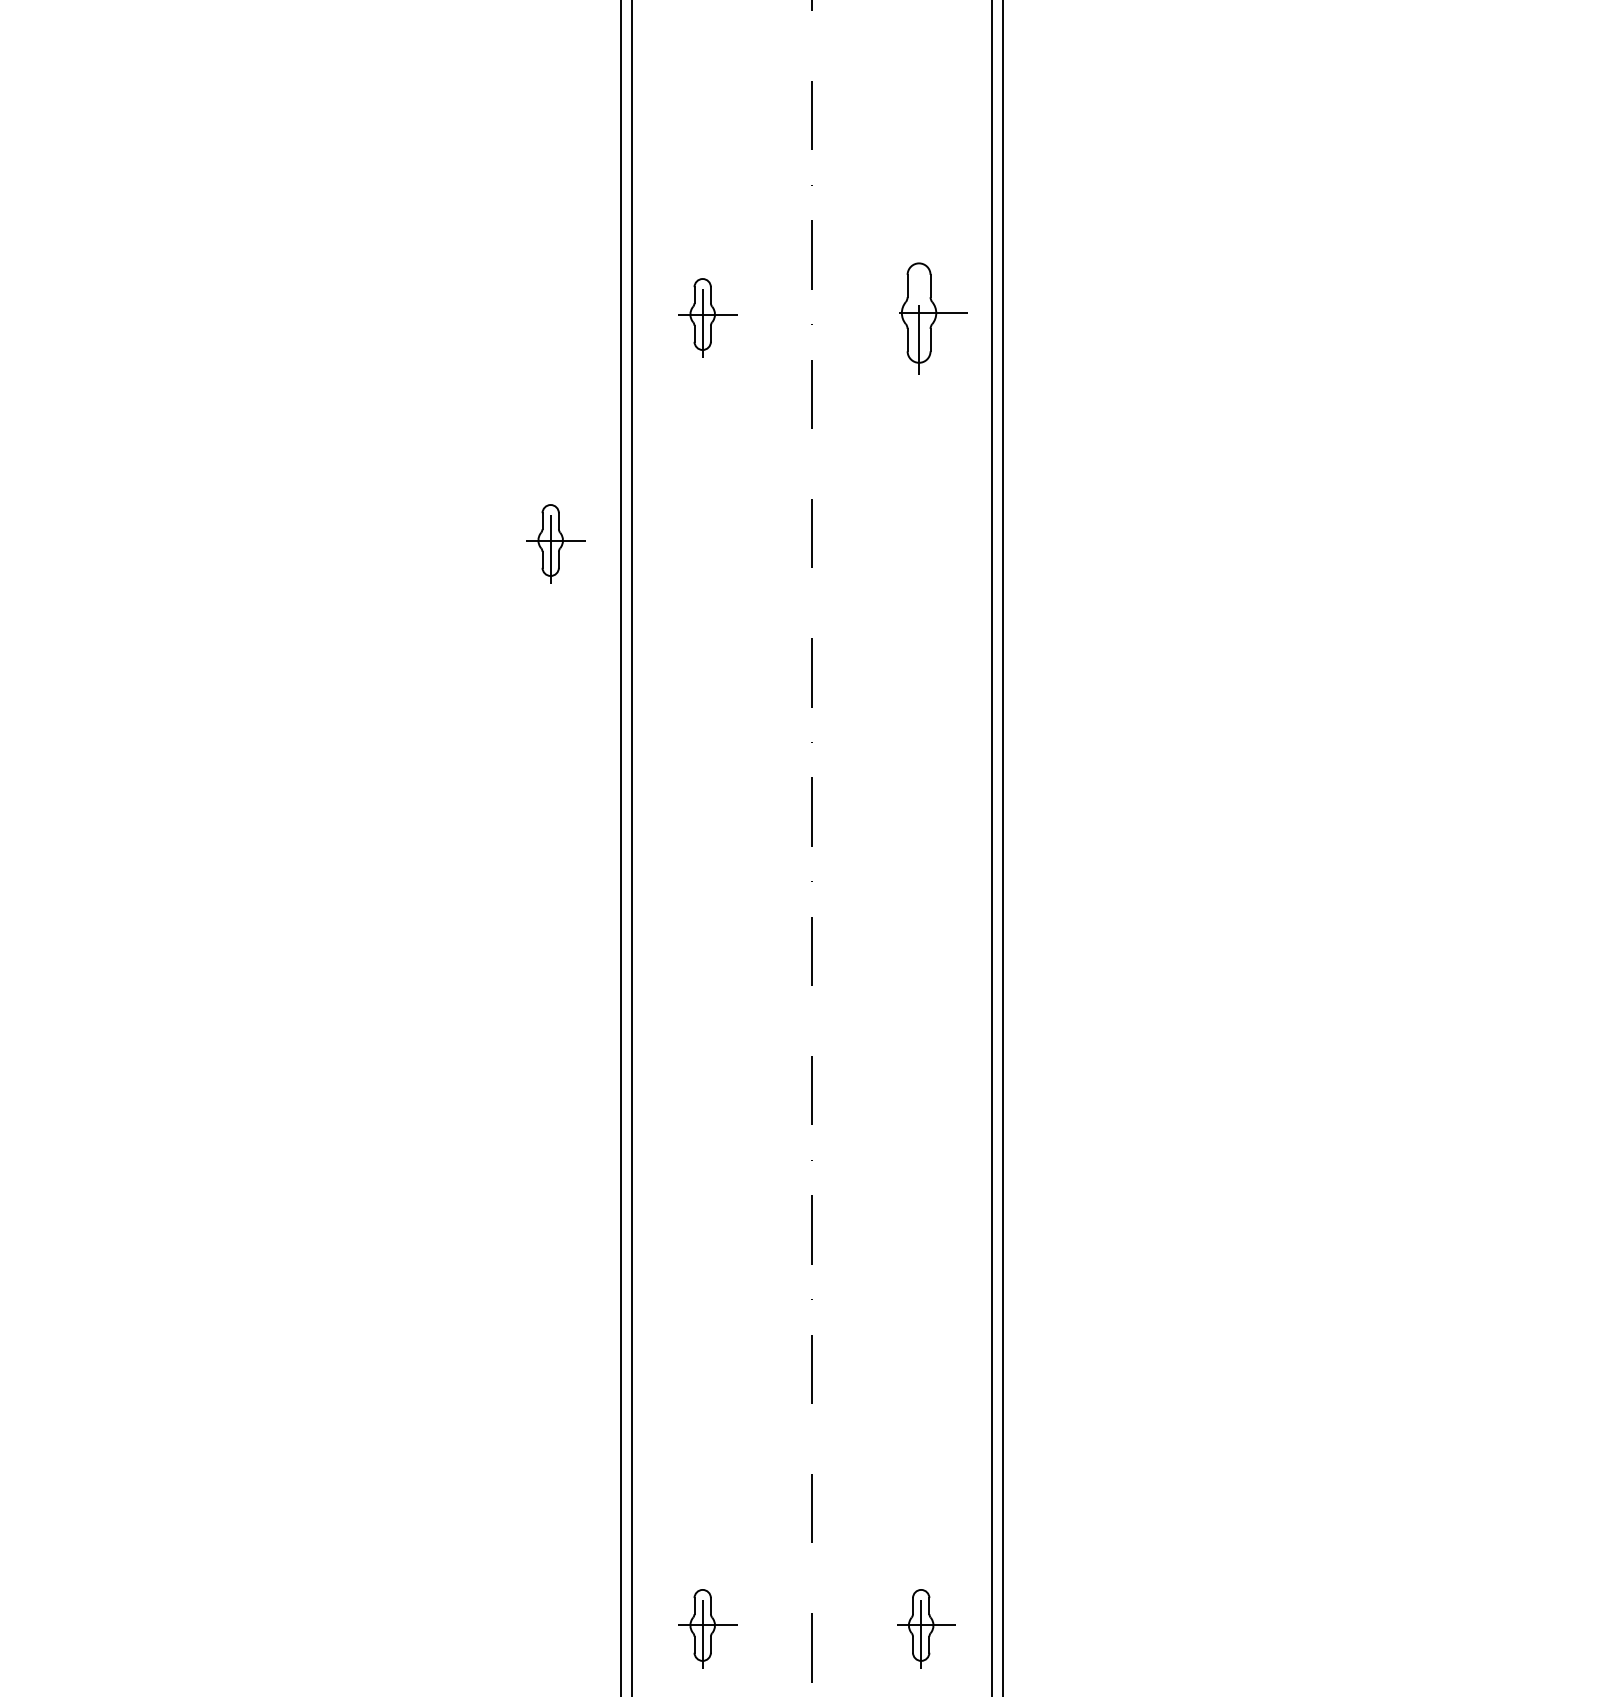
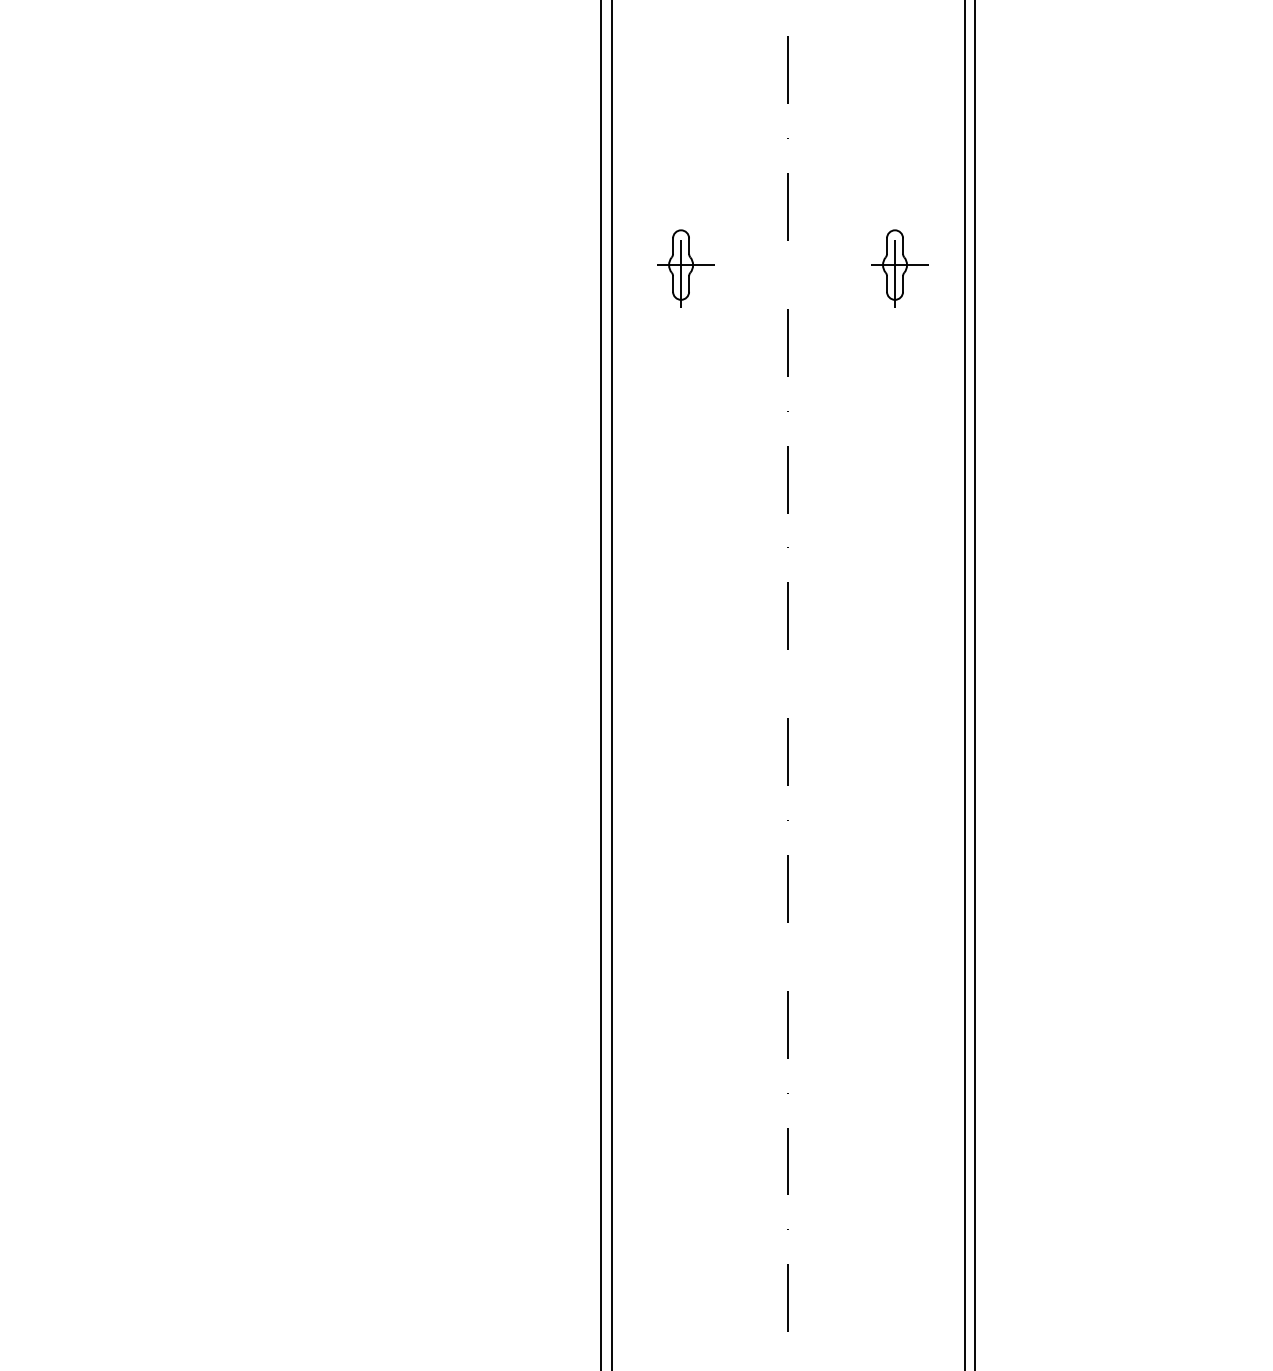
part: (926, 317) -> (900, 268), size x0.71
part: (555, 543) -> (536, 489), removed

